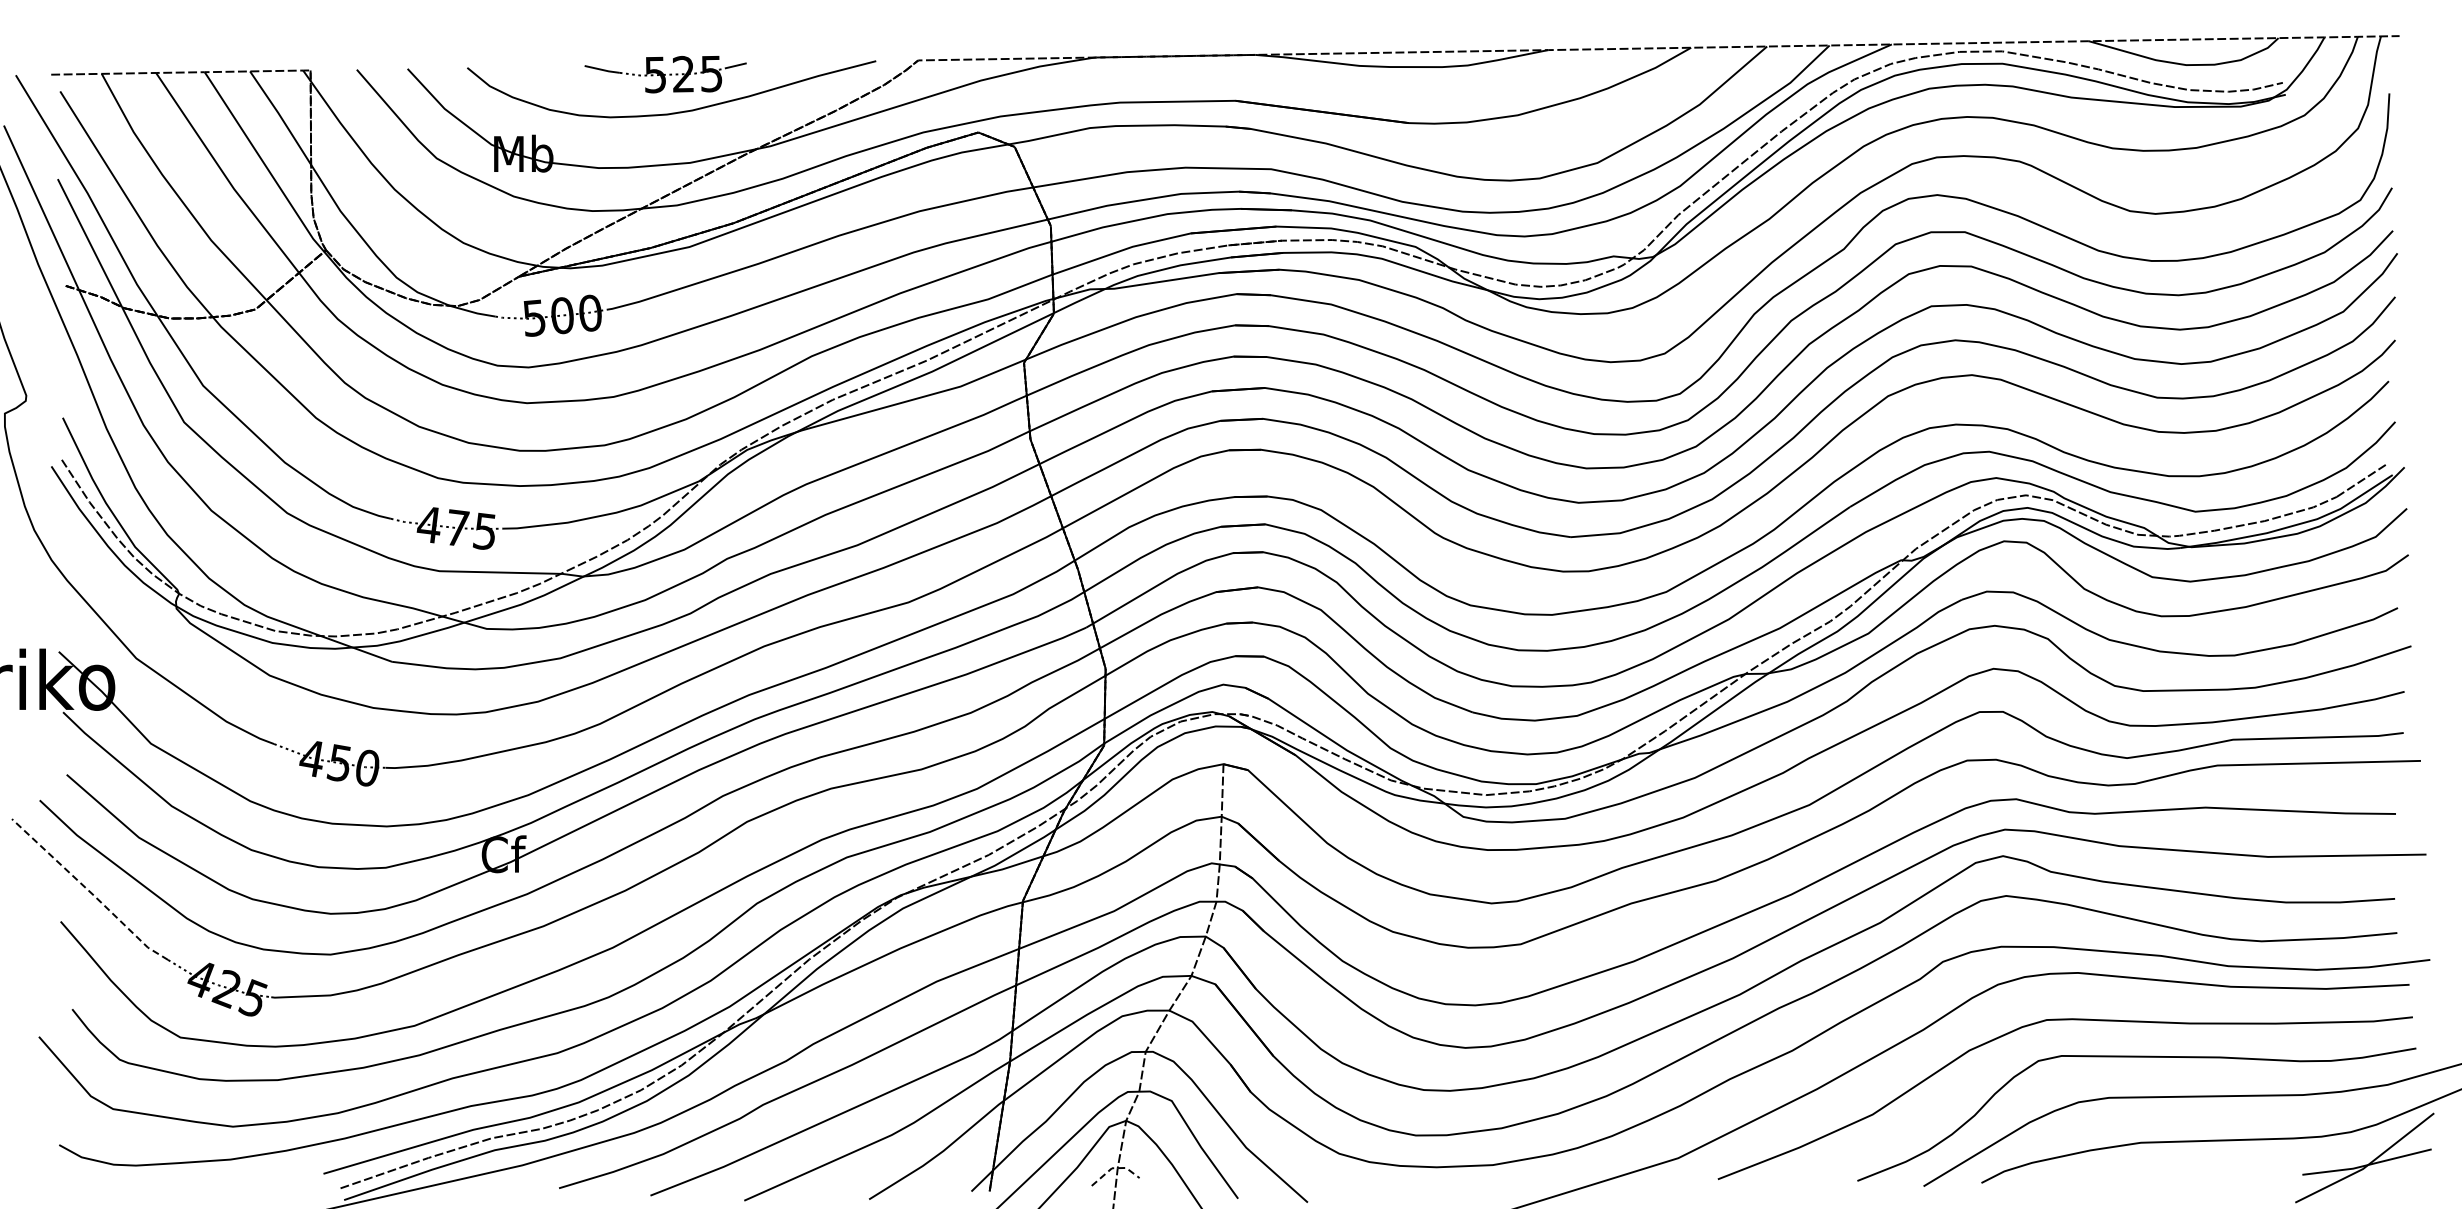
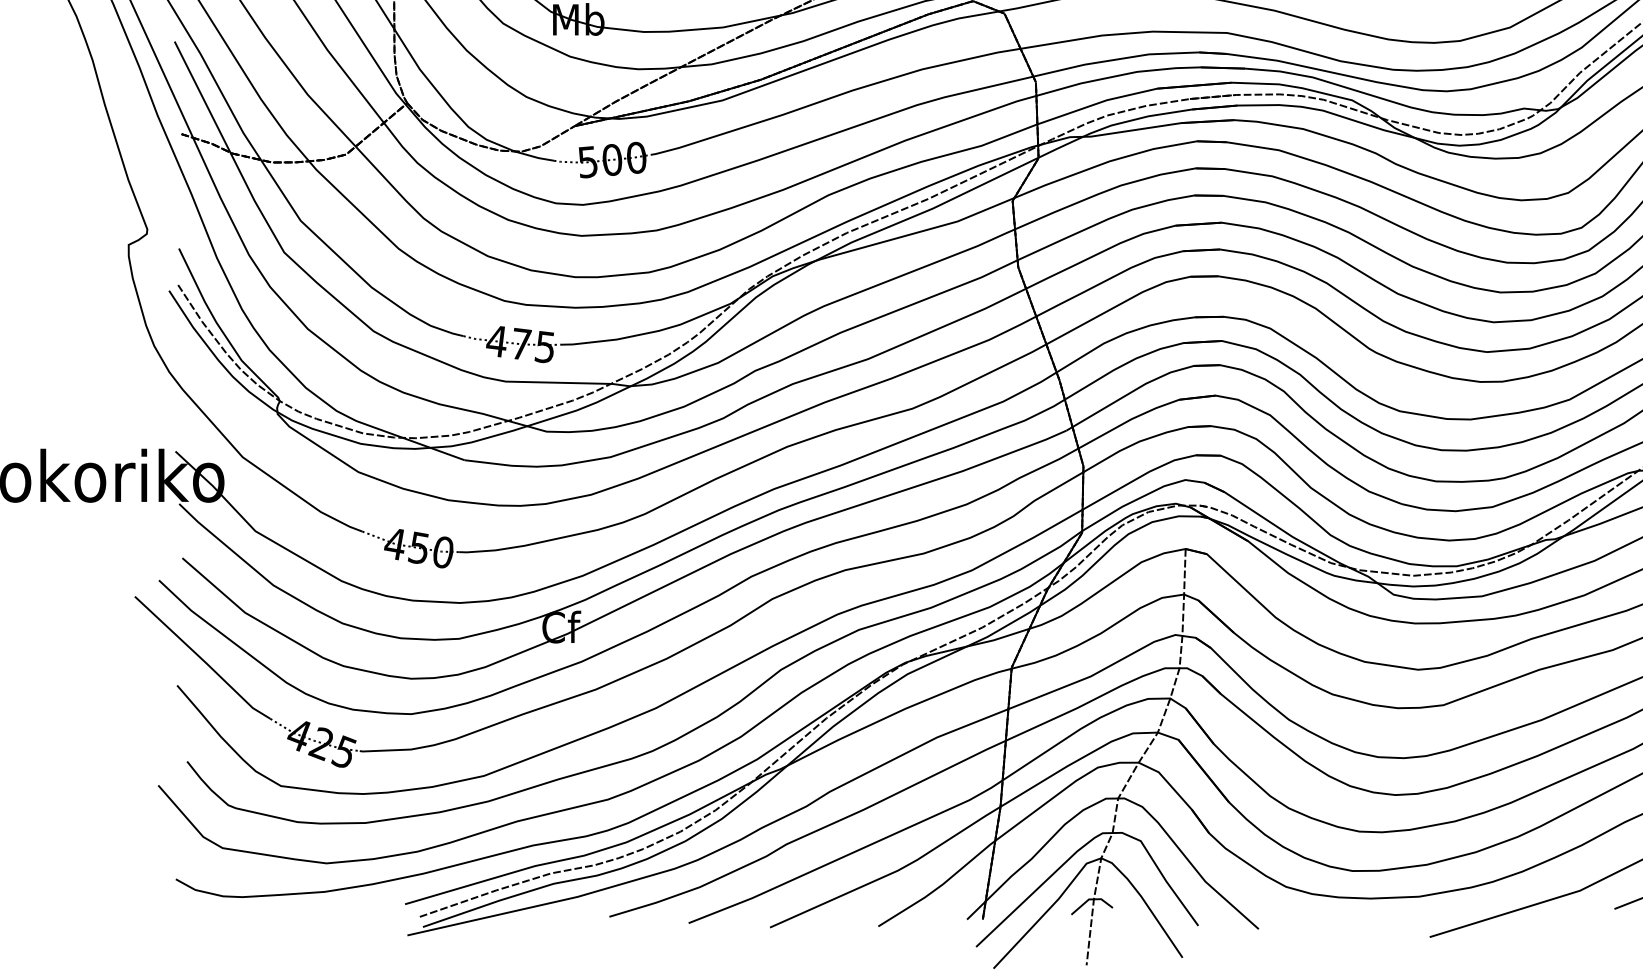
line: (89, 891) -> (202, 659), dashed -> solid
line: (1114, 1168) -> (1091, 899), dashed -> solid

